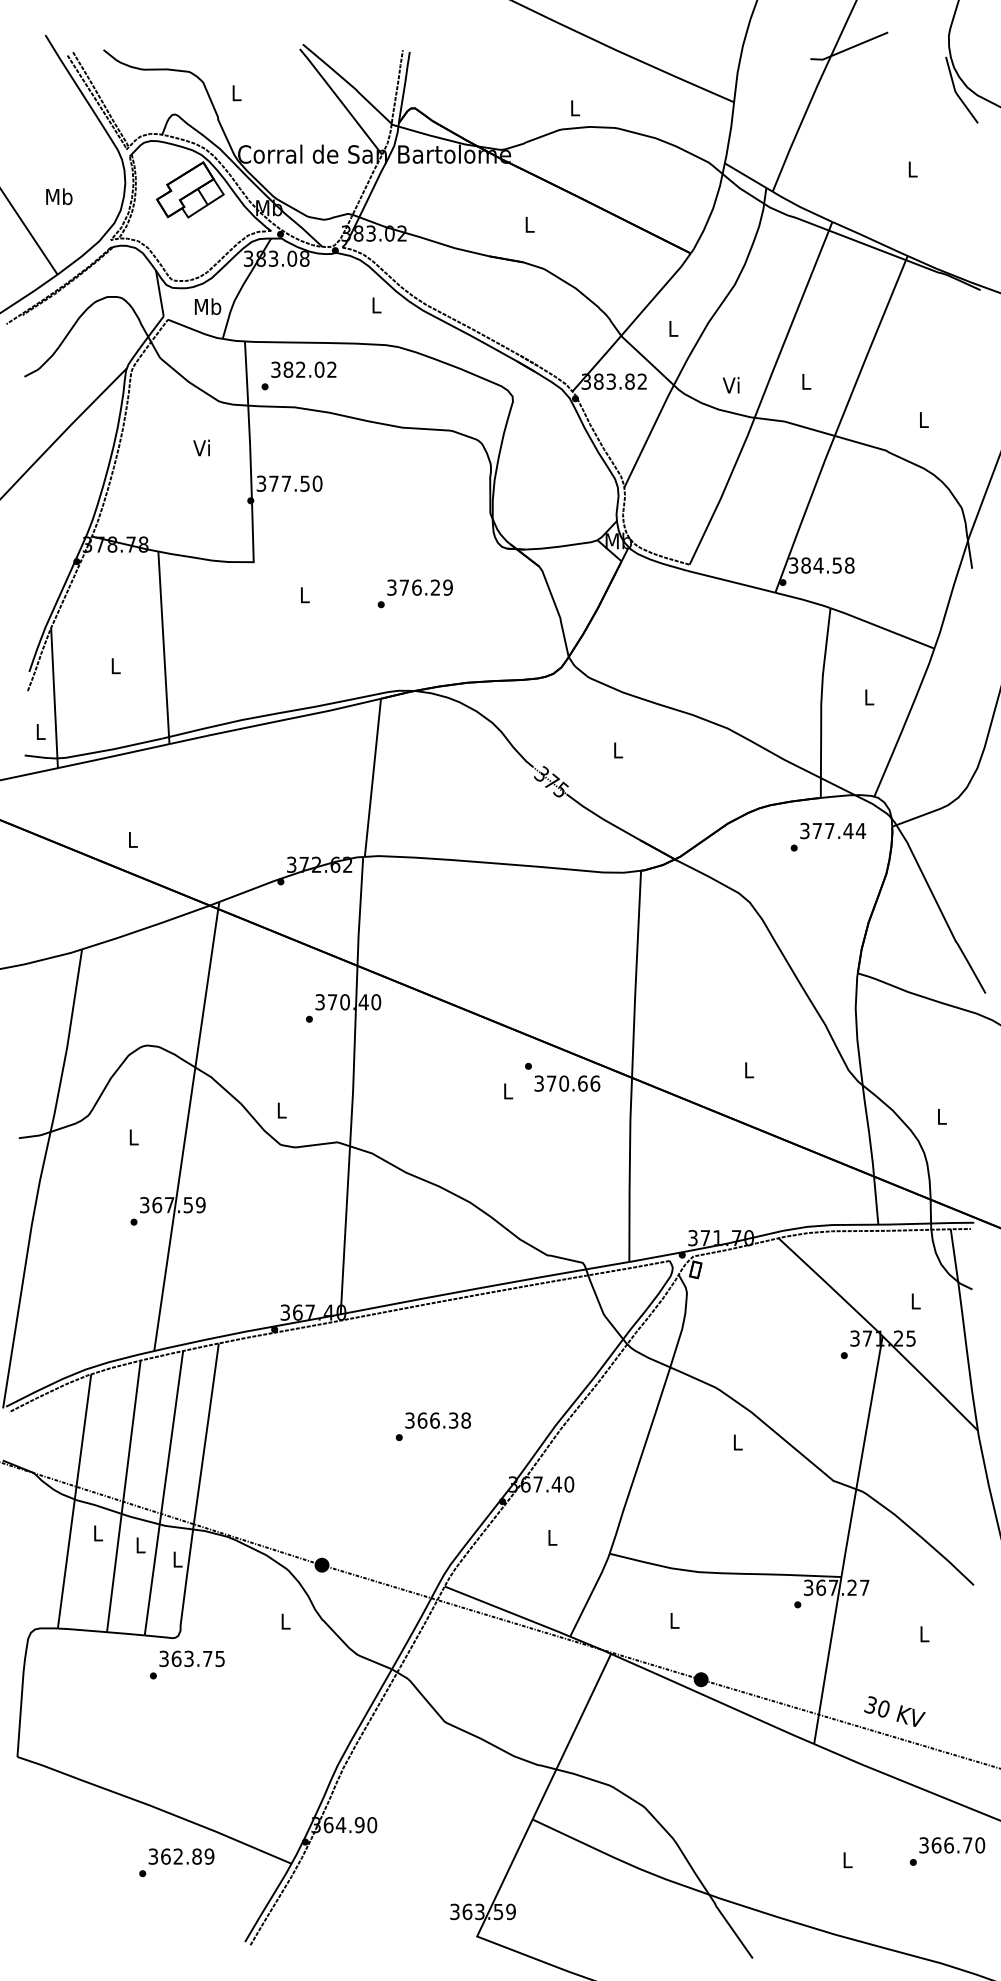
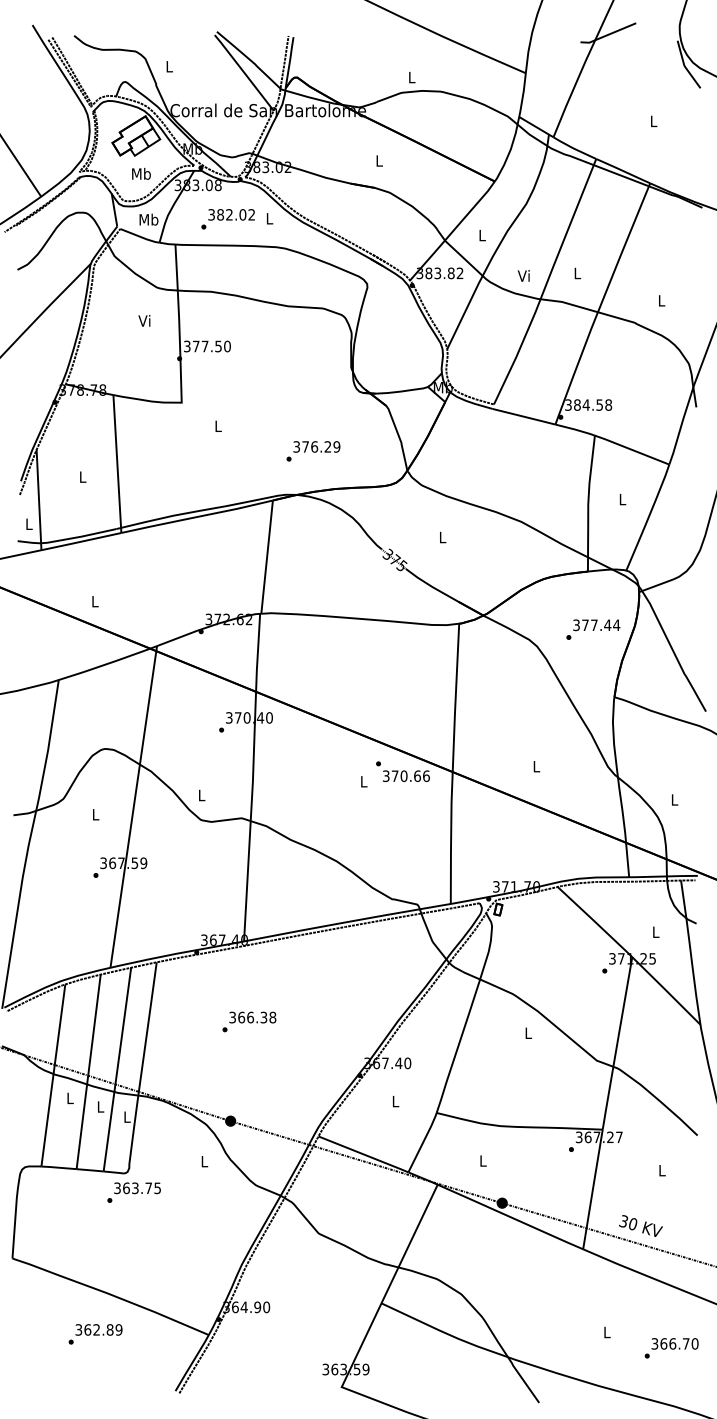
text: (59, 196) -> (141, 173), moved
text: (298, 376) -> (227, 219), moved
text: (415, 594) -> (313, 451), moved
text: (828, 836) -> (593, 629), moved
text: (433, 1426) -> (249, 1021), moved
text: (947, 1851) -> (671, 1348), moved
text: (176, 1863) -> (95, 1334), moved

